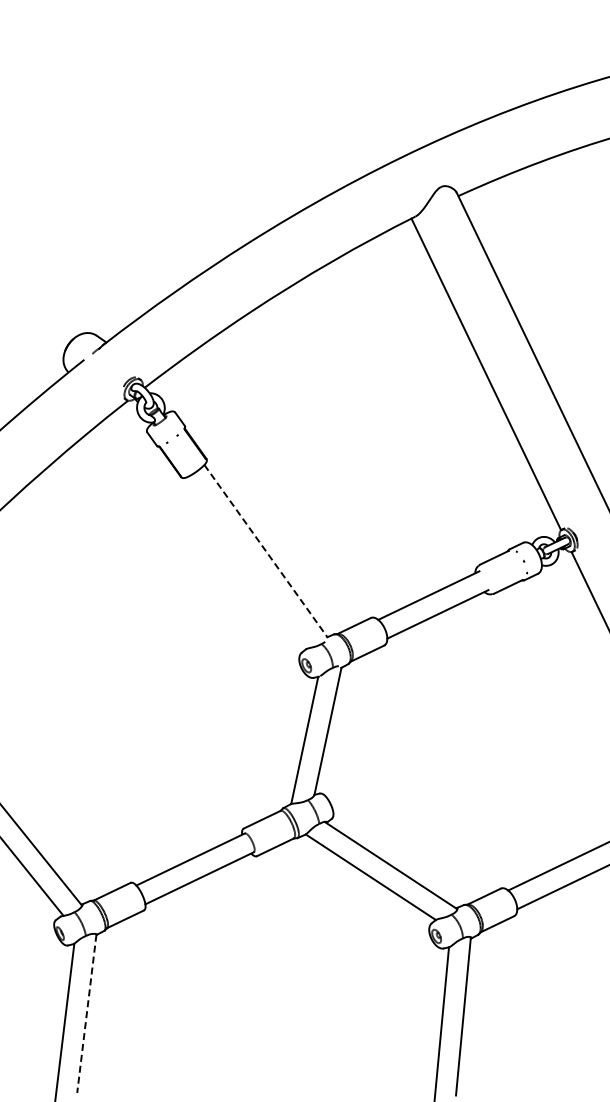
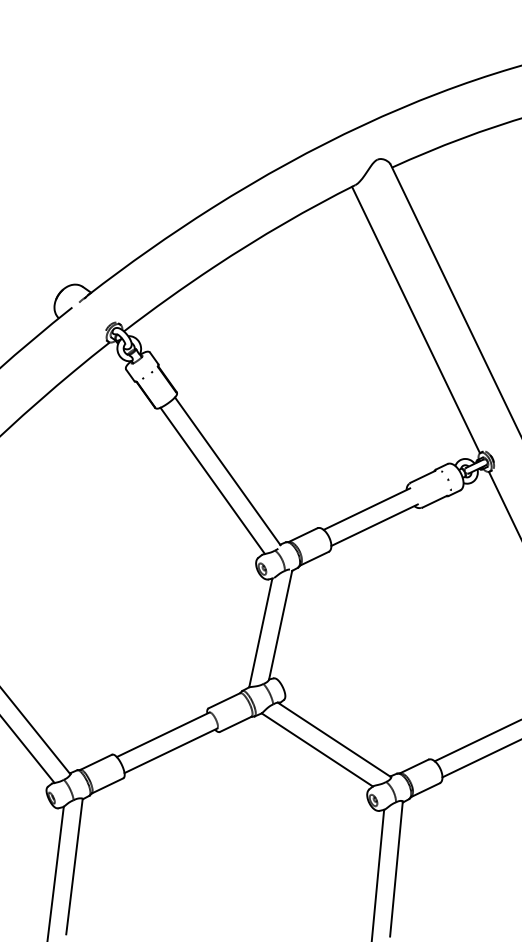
line: (266, 551) -> (228, 471), dashed -> solid
line: (248, 562) -> (212, 480), added
line: (86, 1013) -> (74, 866), dashed -> solid

